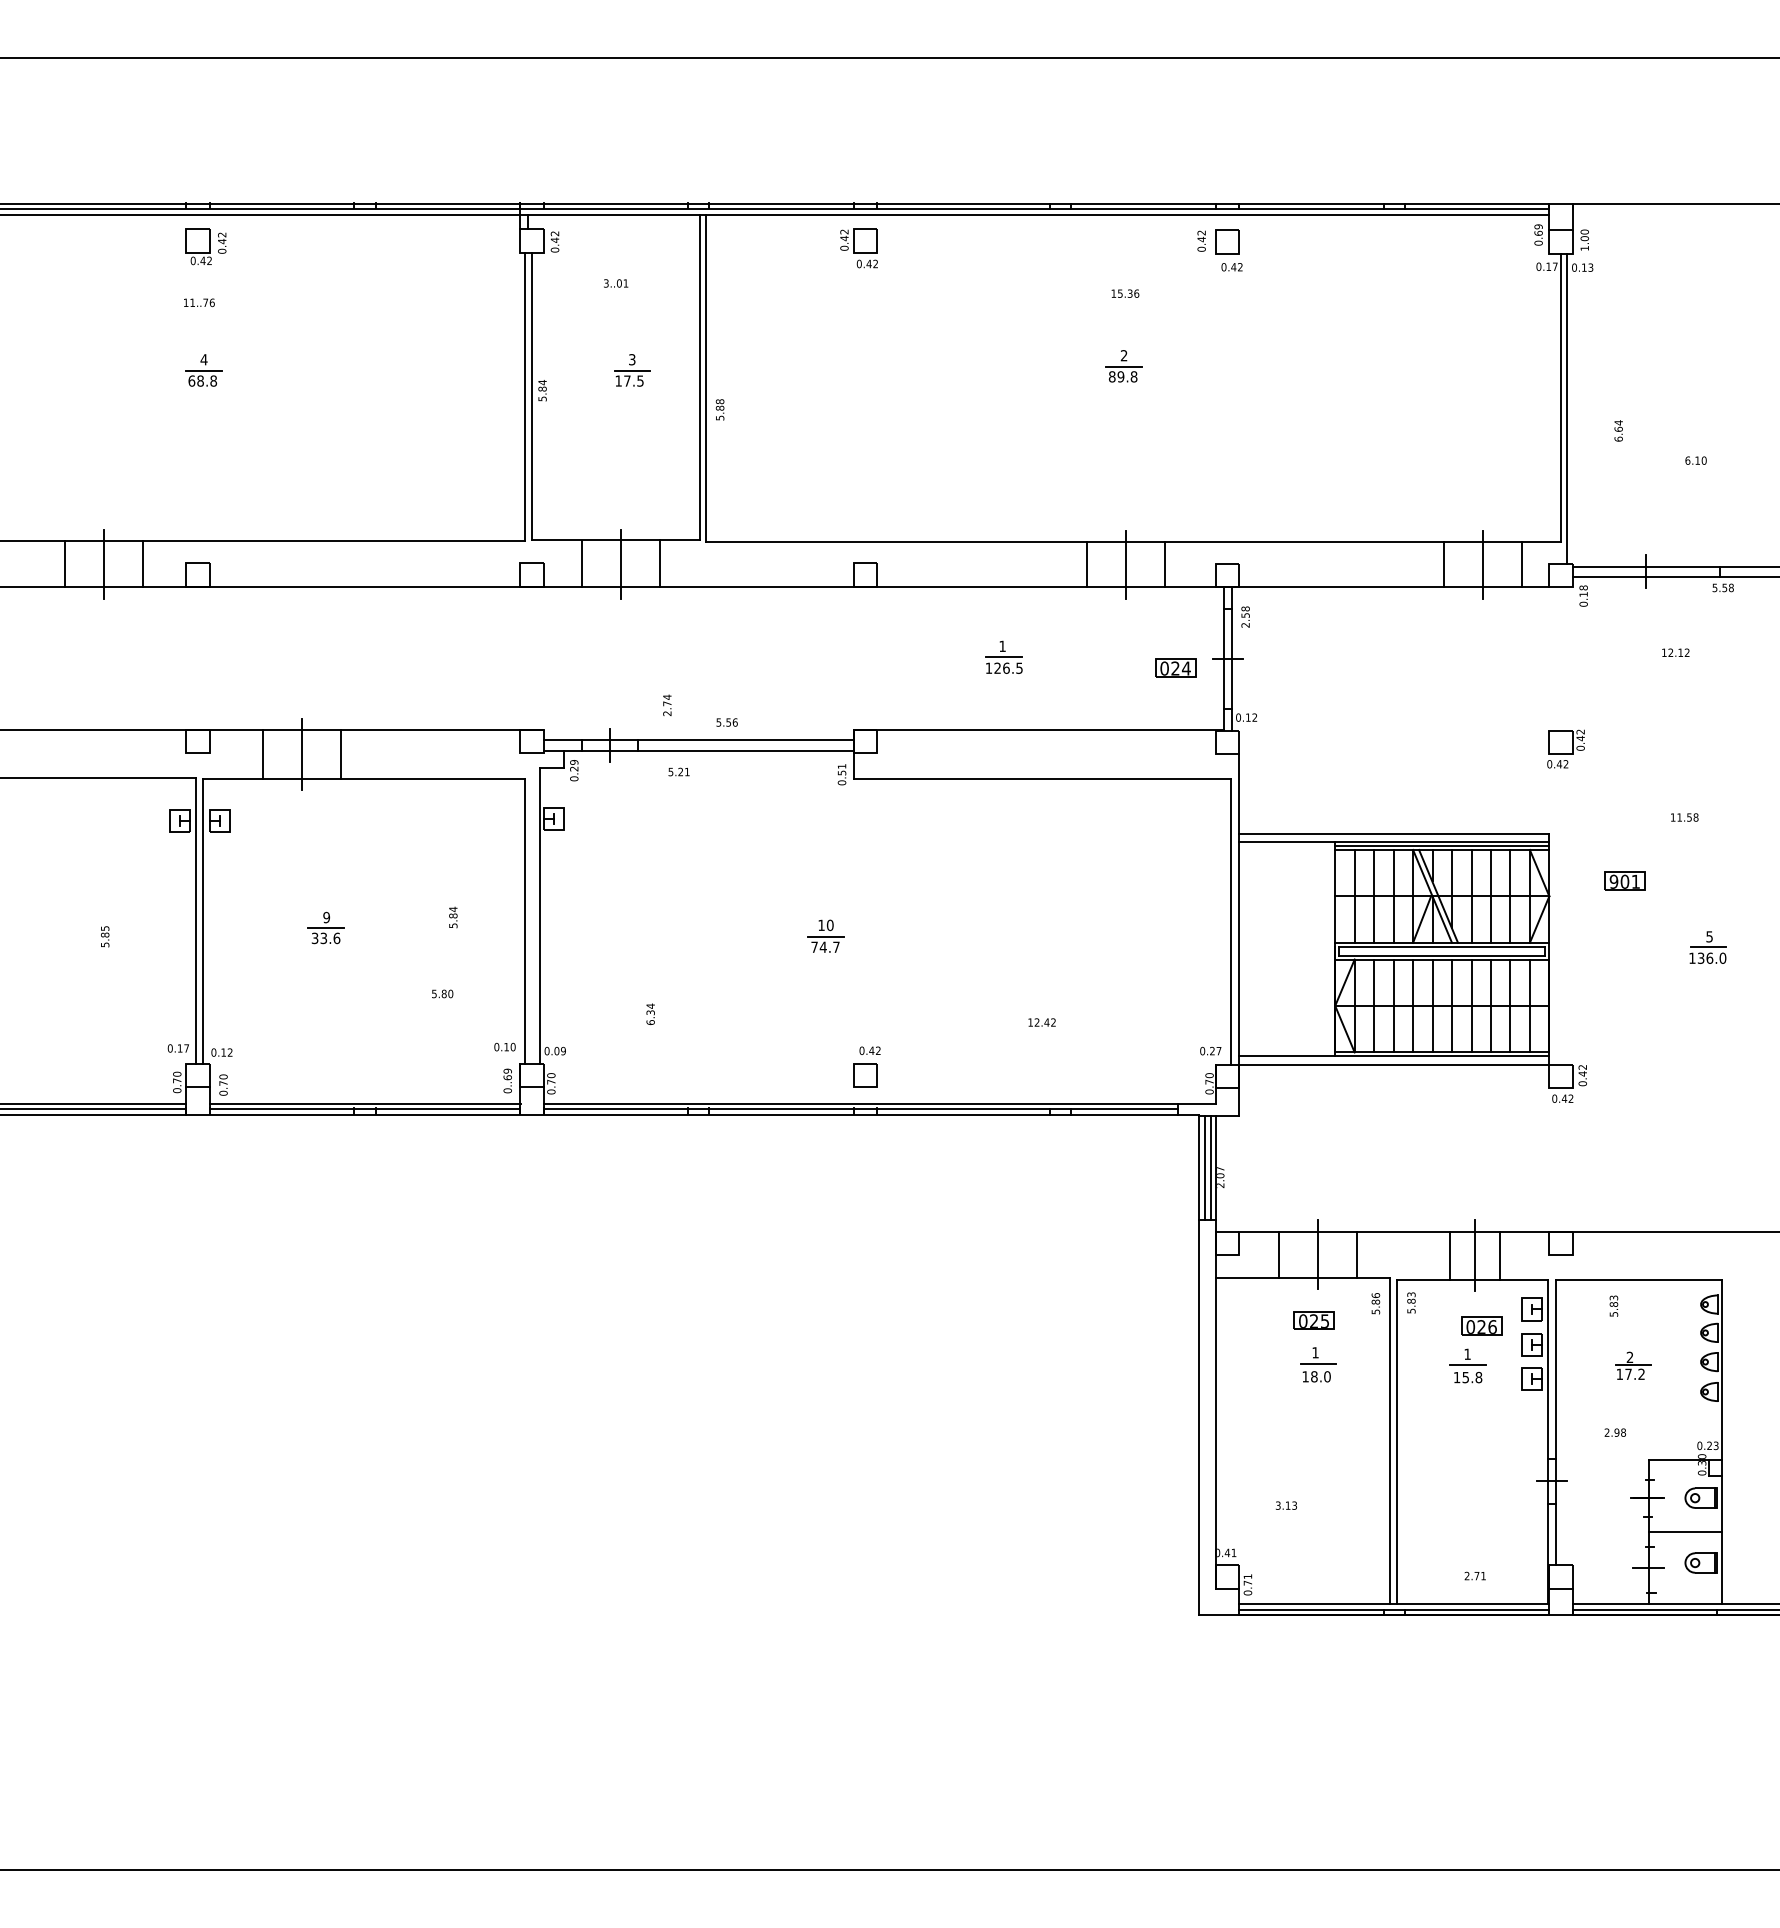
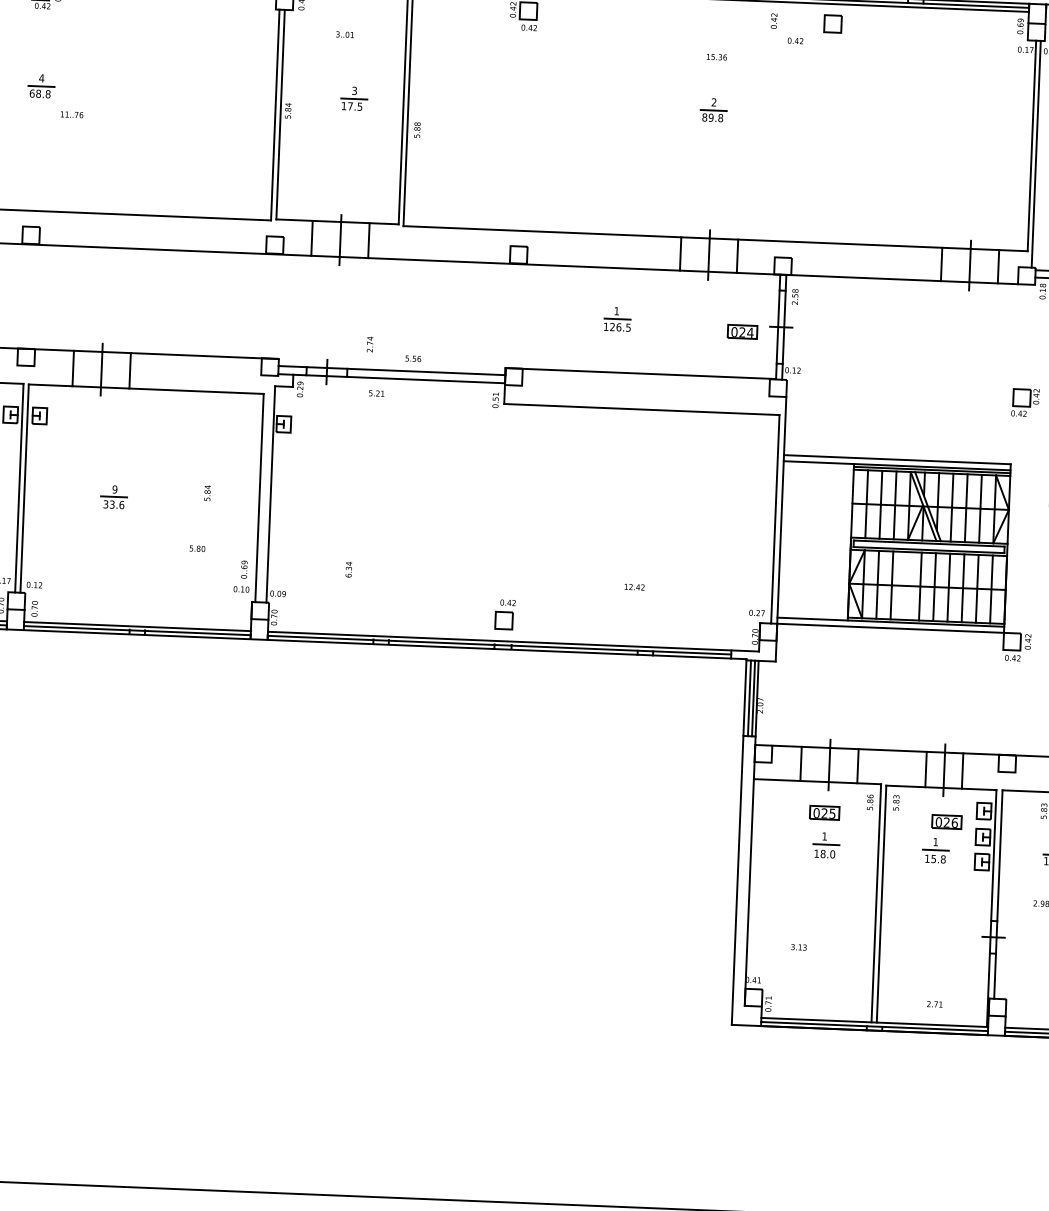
part: (1227, 241) -> (833, 23), moved
text: (199, 302) -> (72, 114), moved
part: (825, 935) -> (478, 517), removed
line: (1413, 1005) -> (906, 585), removed
text: (507, 1080) -> (244, 569), moved

